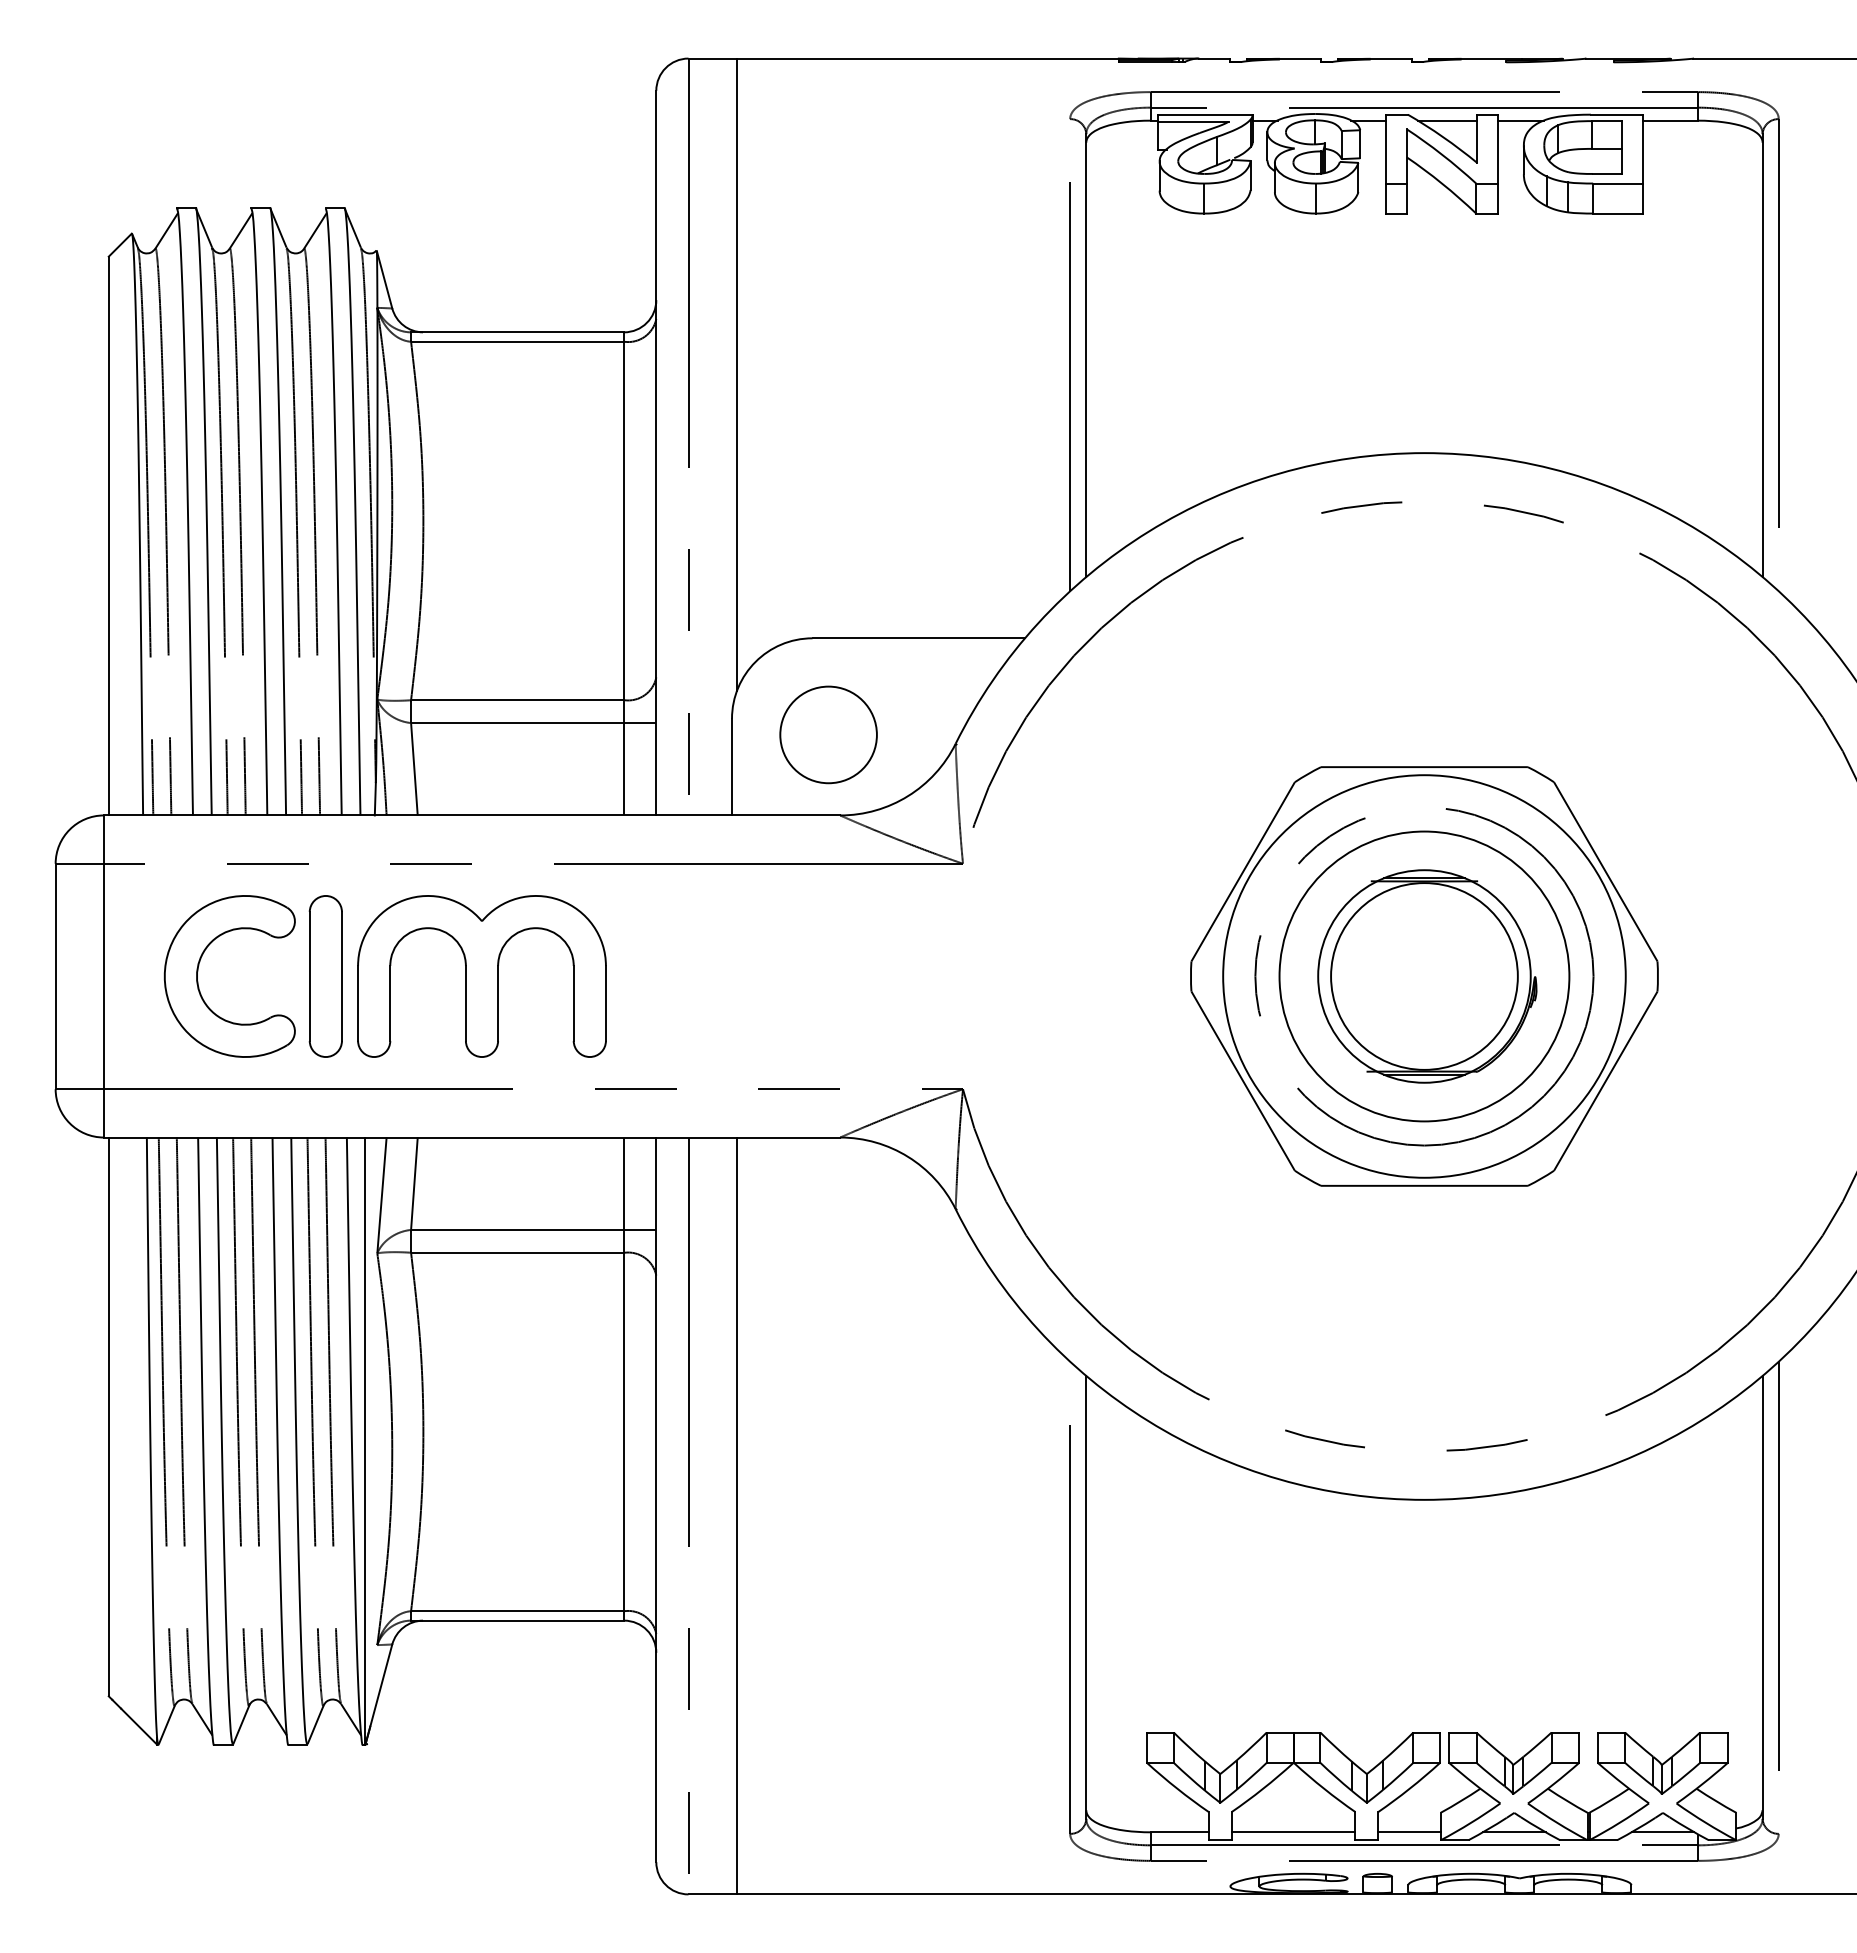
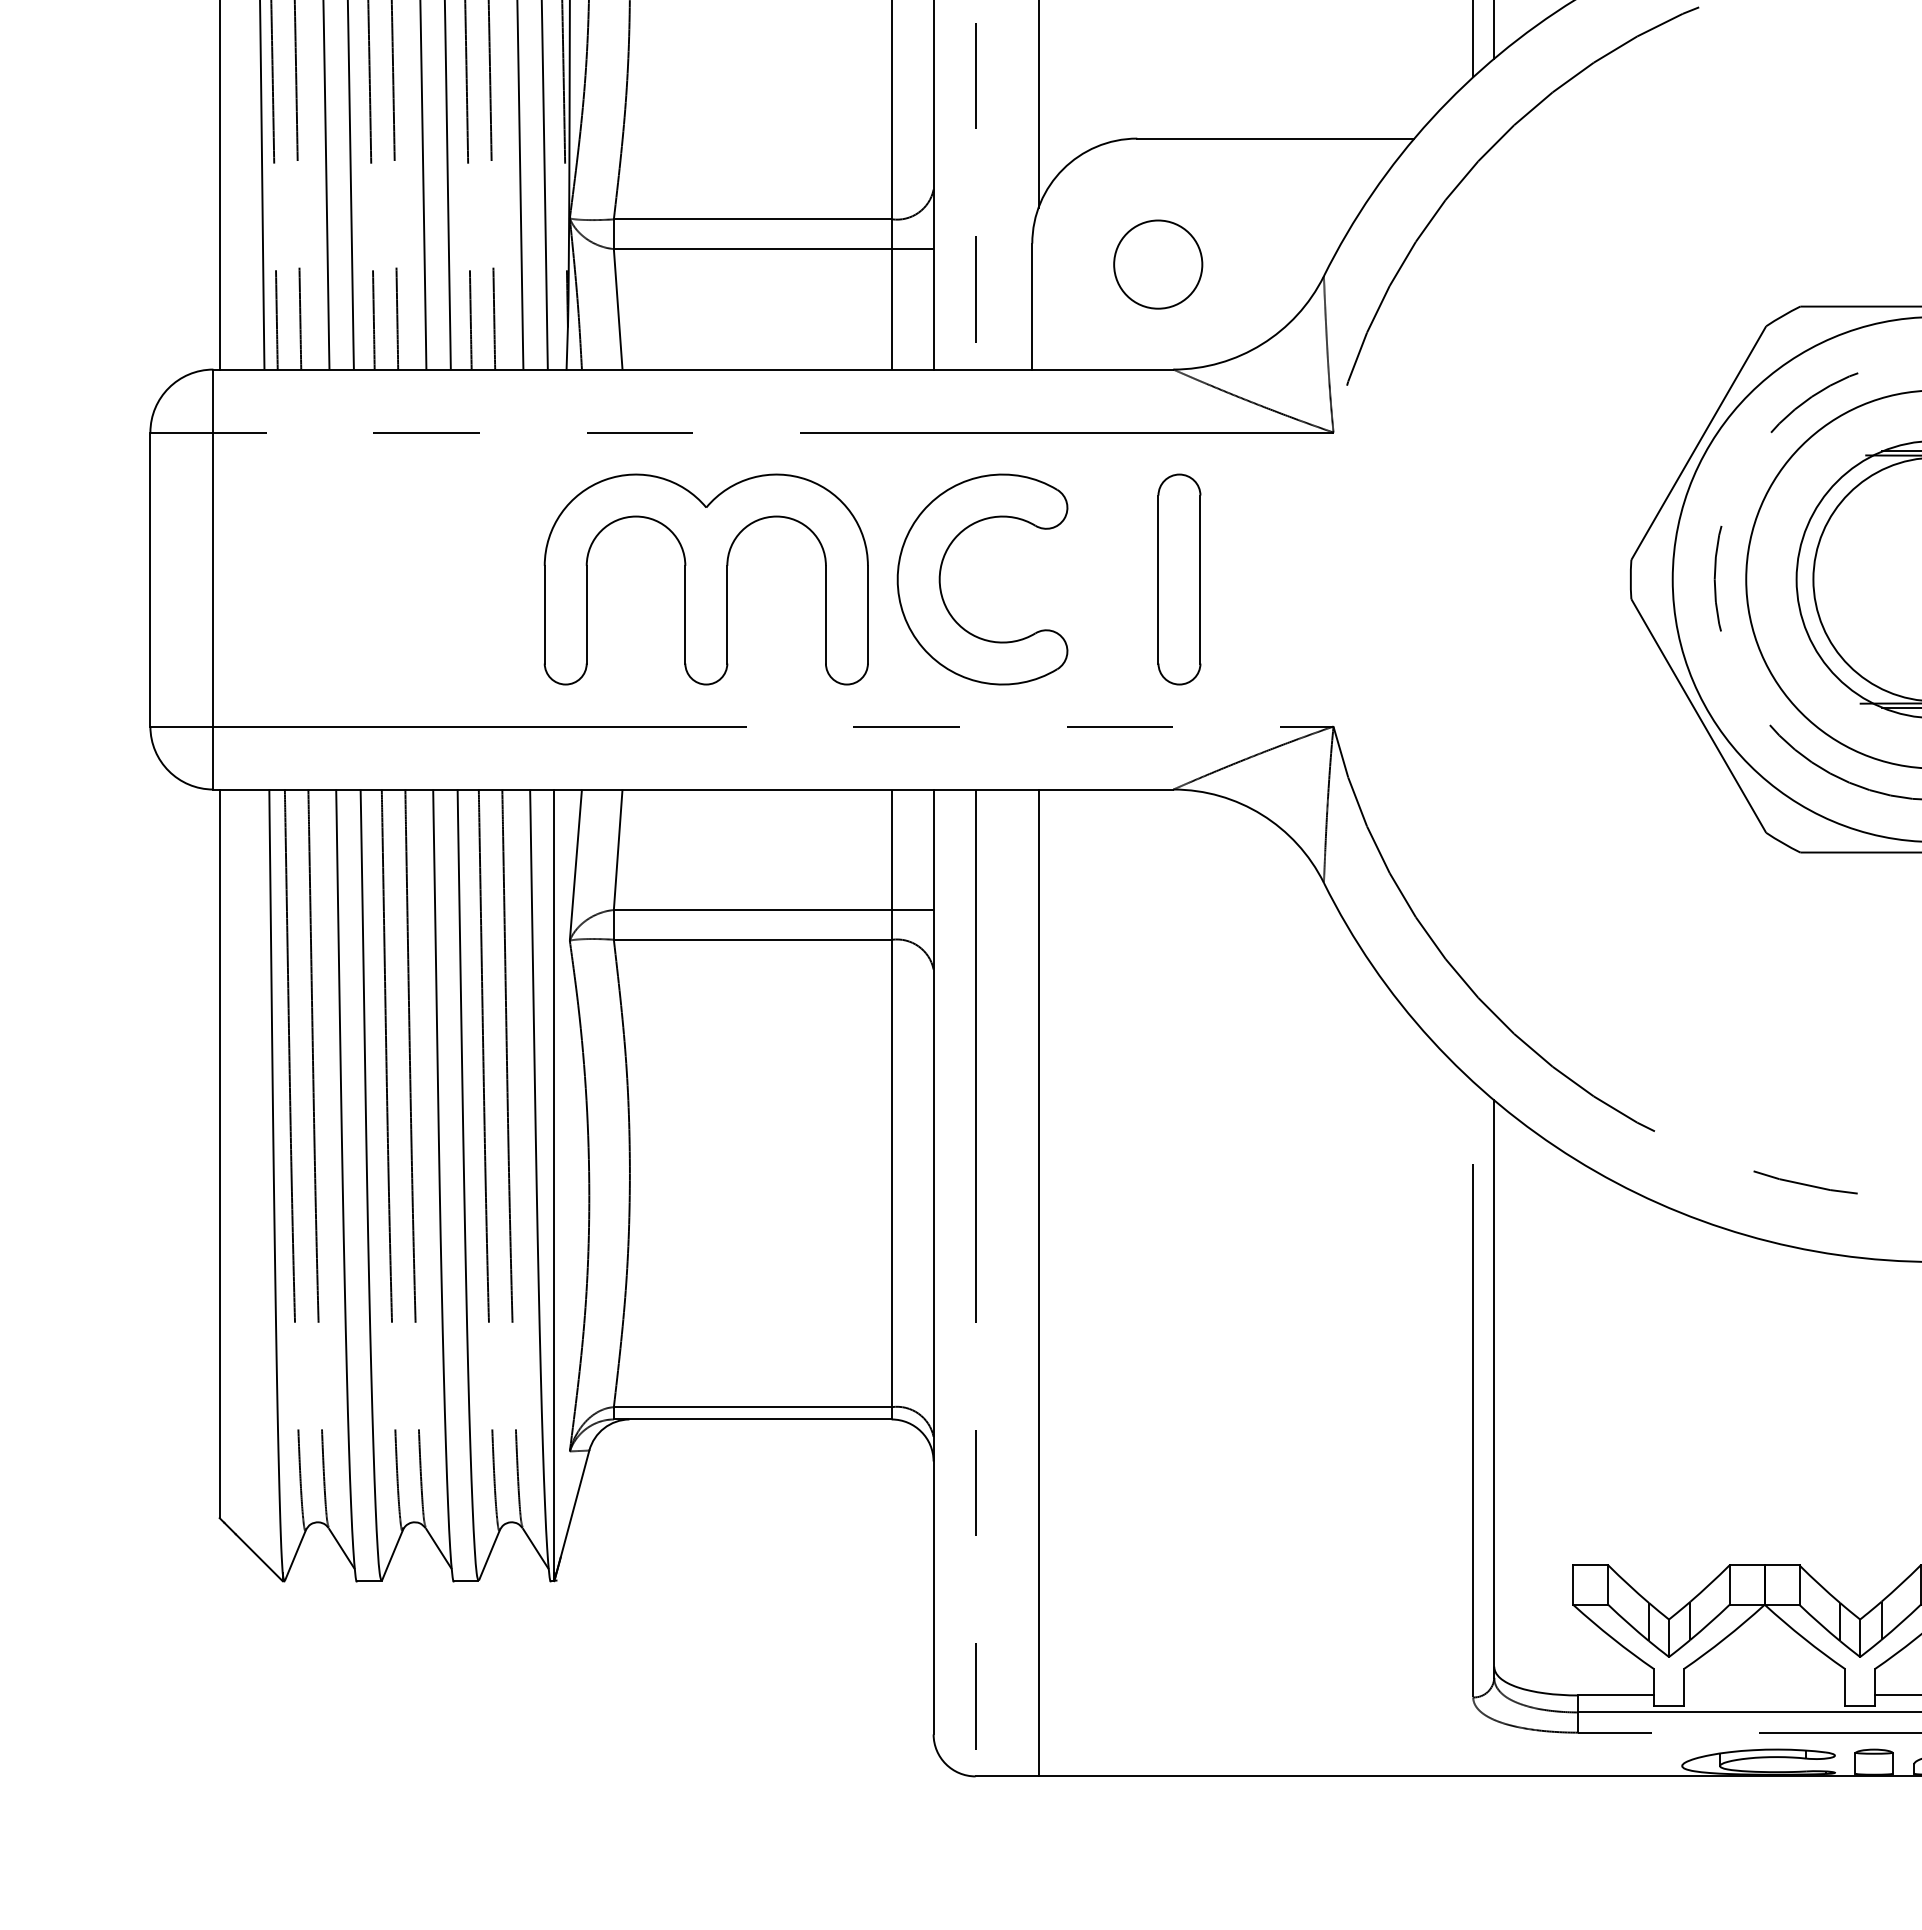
circle: (828, 734) -> (1158, 264), size x0.7
part: (198, 971) -> (941, 573), moved
part: (325, 976) -> (1178, 579), moved
line: (1293, 1832) -> (1764, 1695), removed

